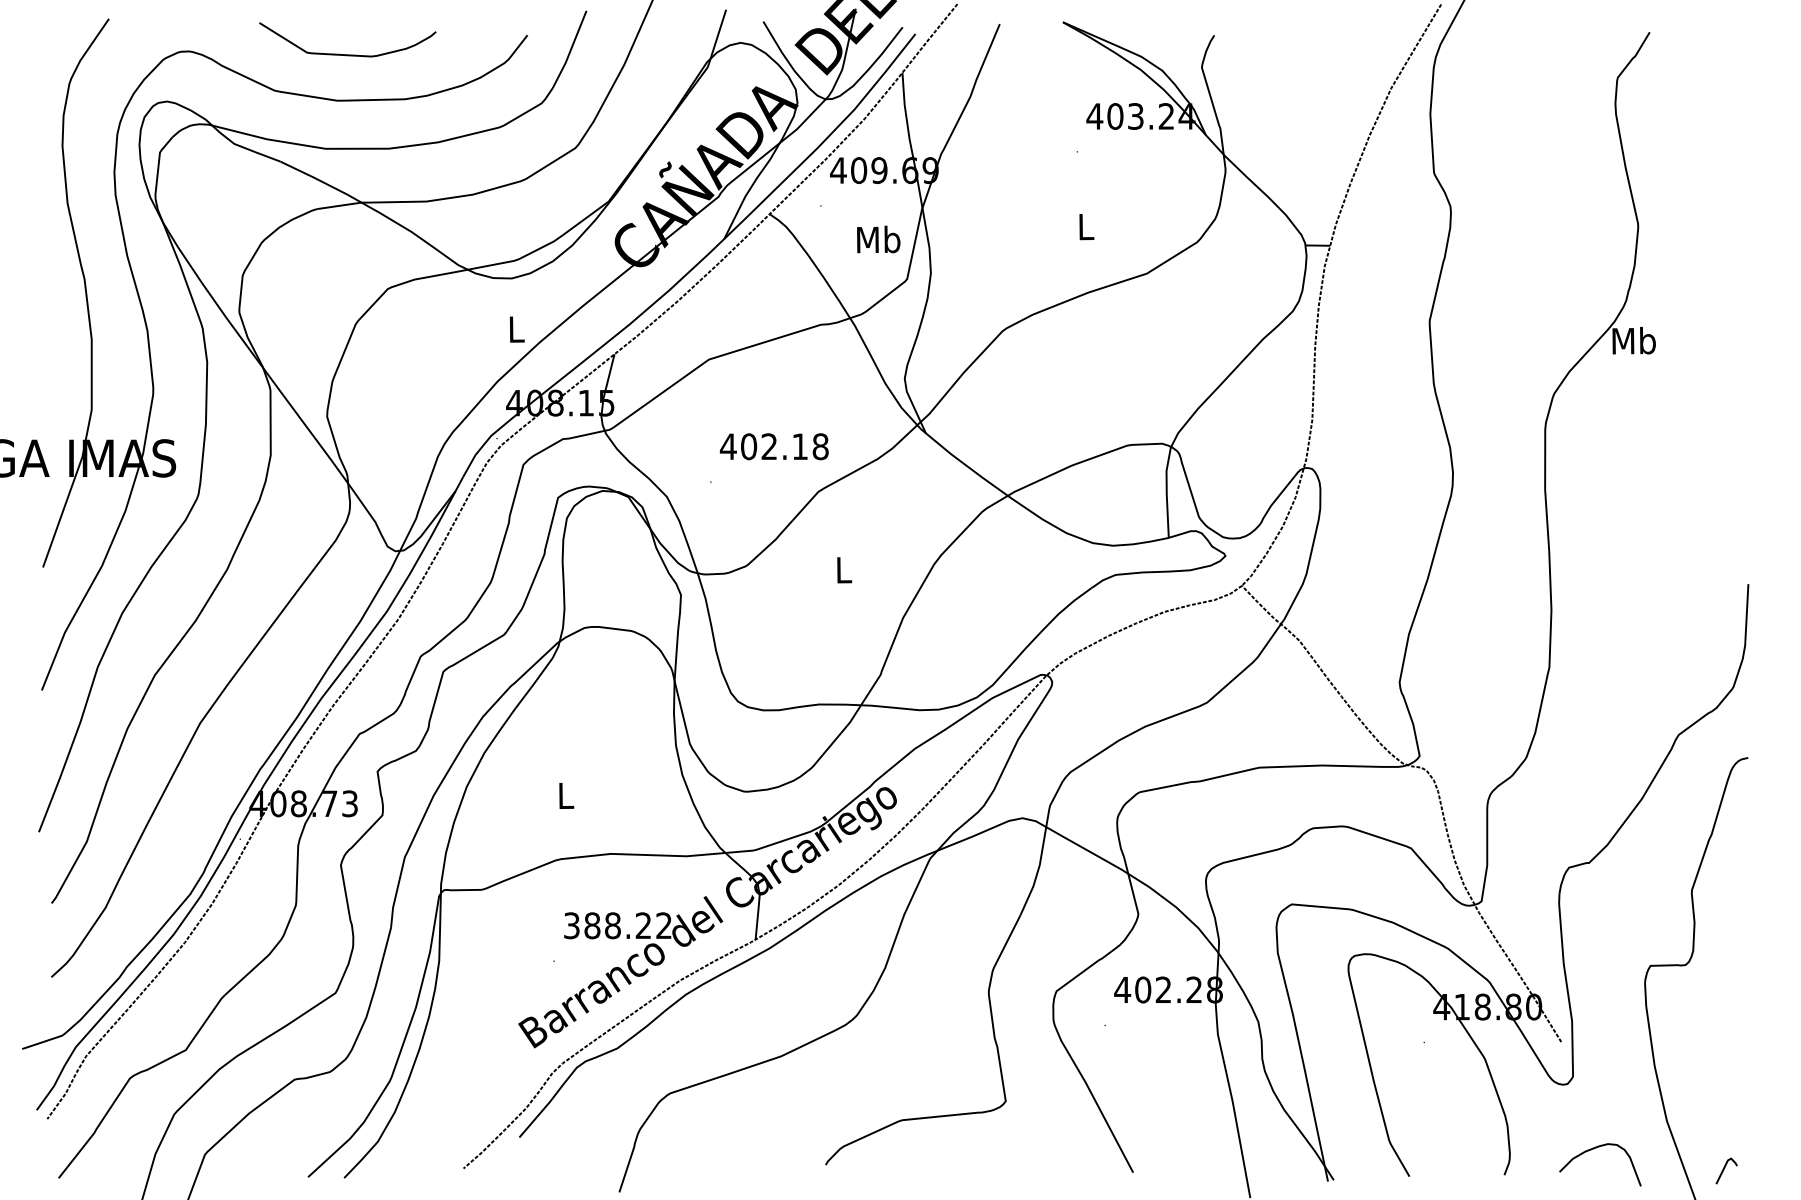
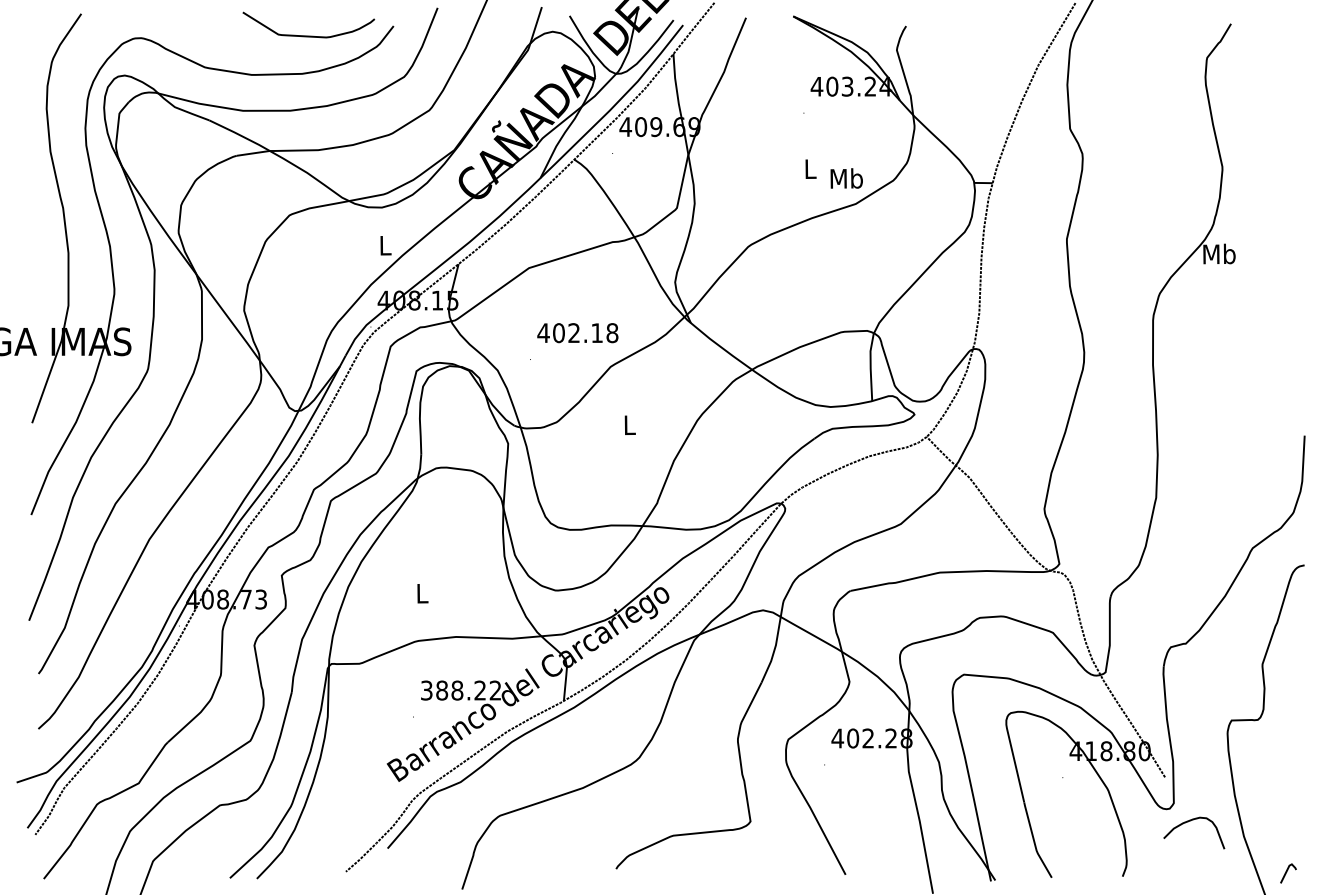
curve: (347, 54) -> (308, 35), moved
text: (878, 239) -> (846, 178), moved
curve: (1594, 1149) -> (1189, 821), moved

